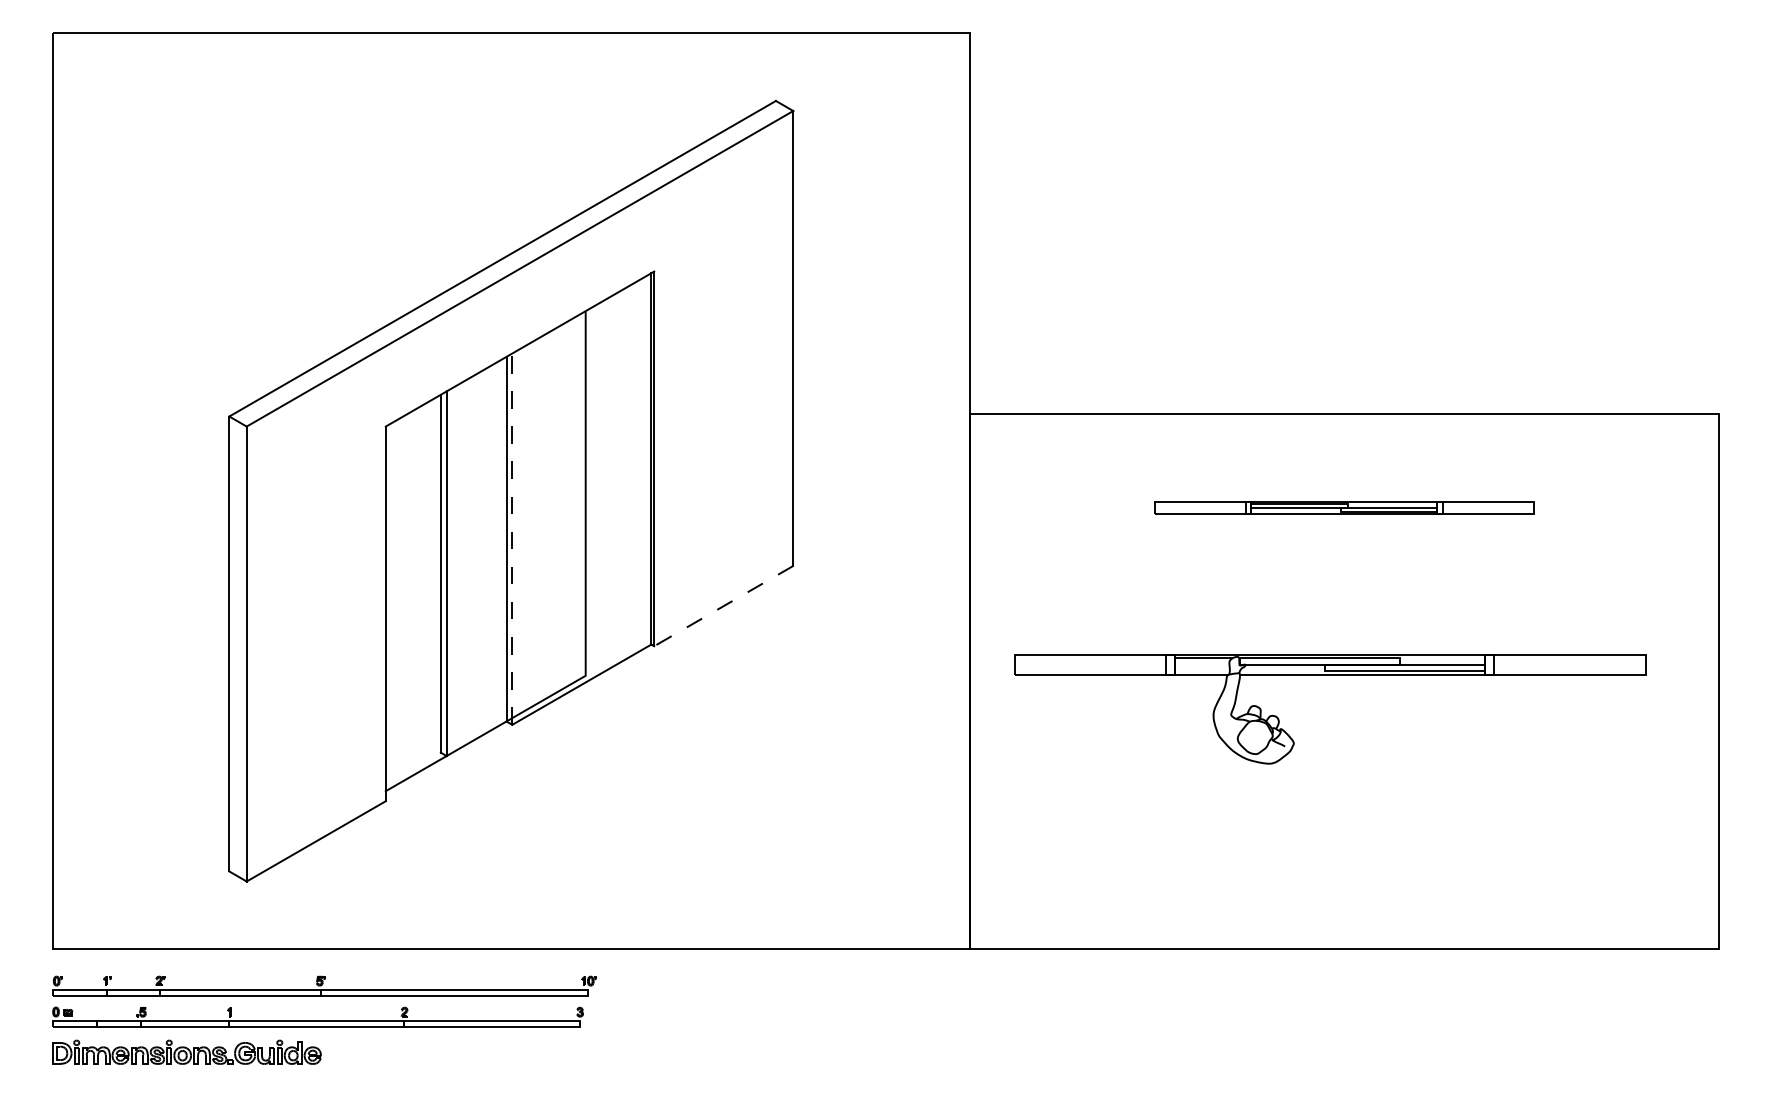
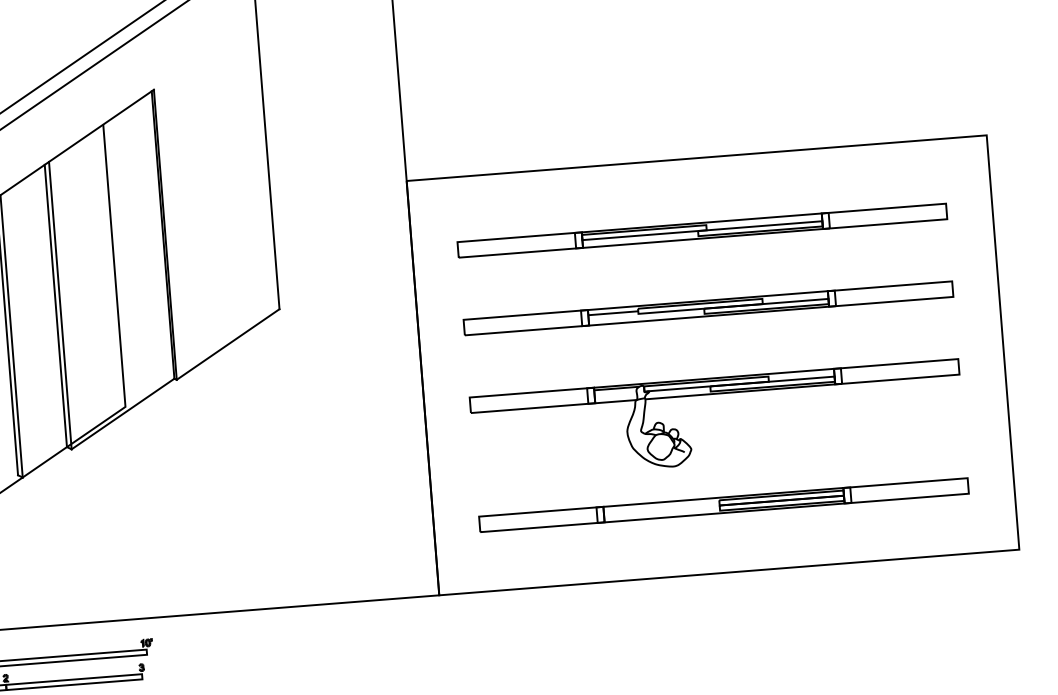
part: (1344, 507) -> (702, 230), size x1.67
line: (512, 539) -> (60, 305), dashed -> solid
line: (723, 606) -> (227, 344), dashed -> solid
part: (1344, 607) -> (708, 307), added
part: (1330, 675) -> (715, 394), moved
part: (1344, 861) -> (724, 504), added

